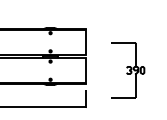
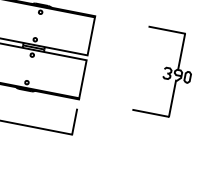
part: (128, 70) -> (166, 73), moved

